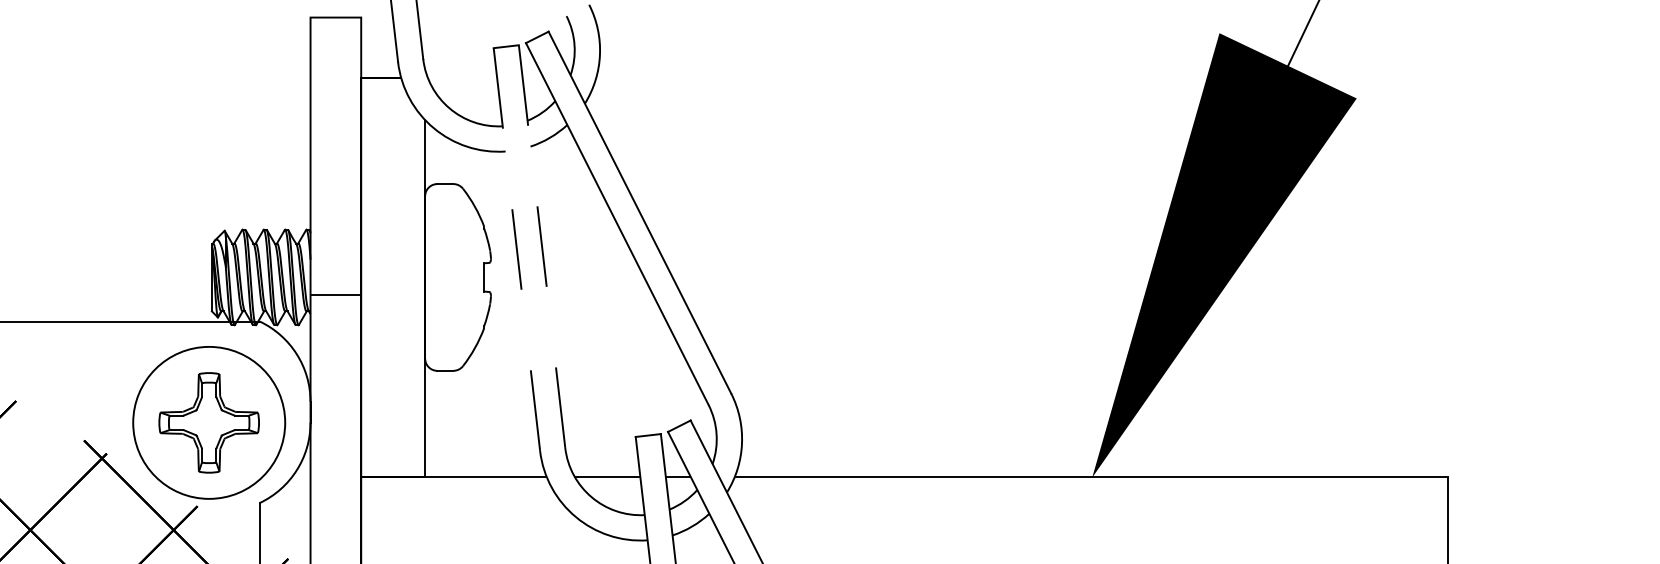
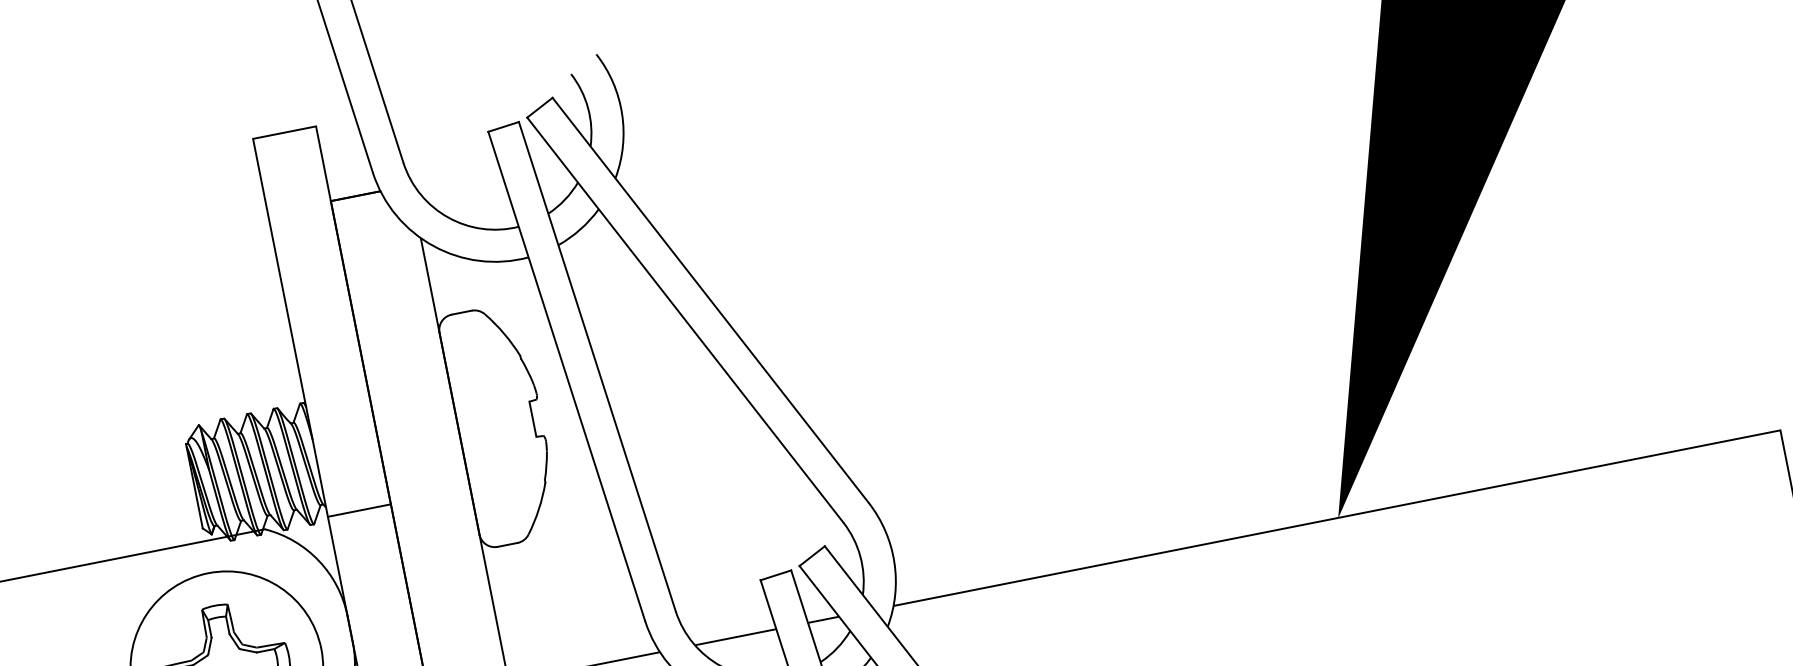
line: (542, 246) -> (597, 366), dashed -> solid
line: (516, 249) -> (566, 376), dashed -> solid
line: (335, 294) -> (358, 510), moved

